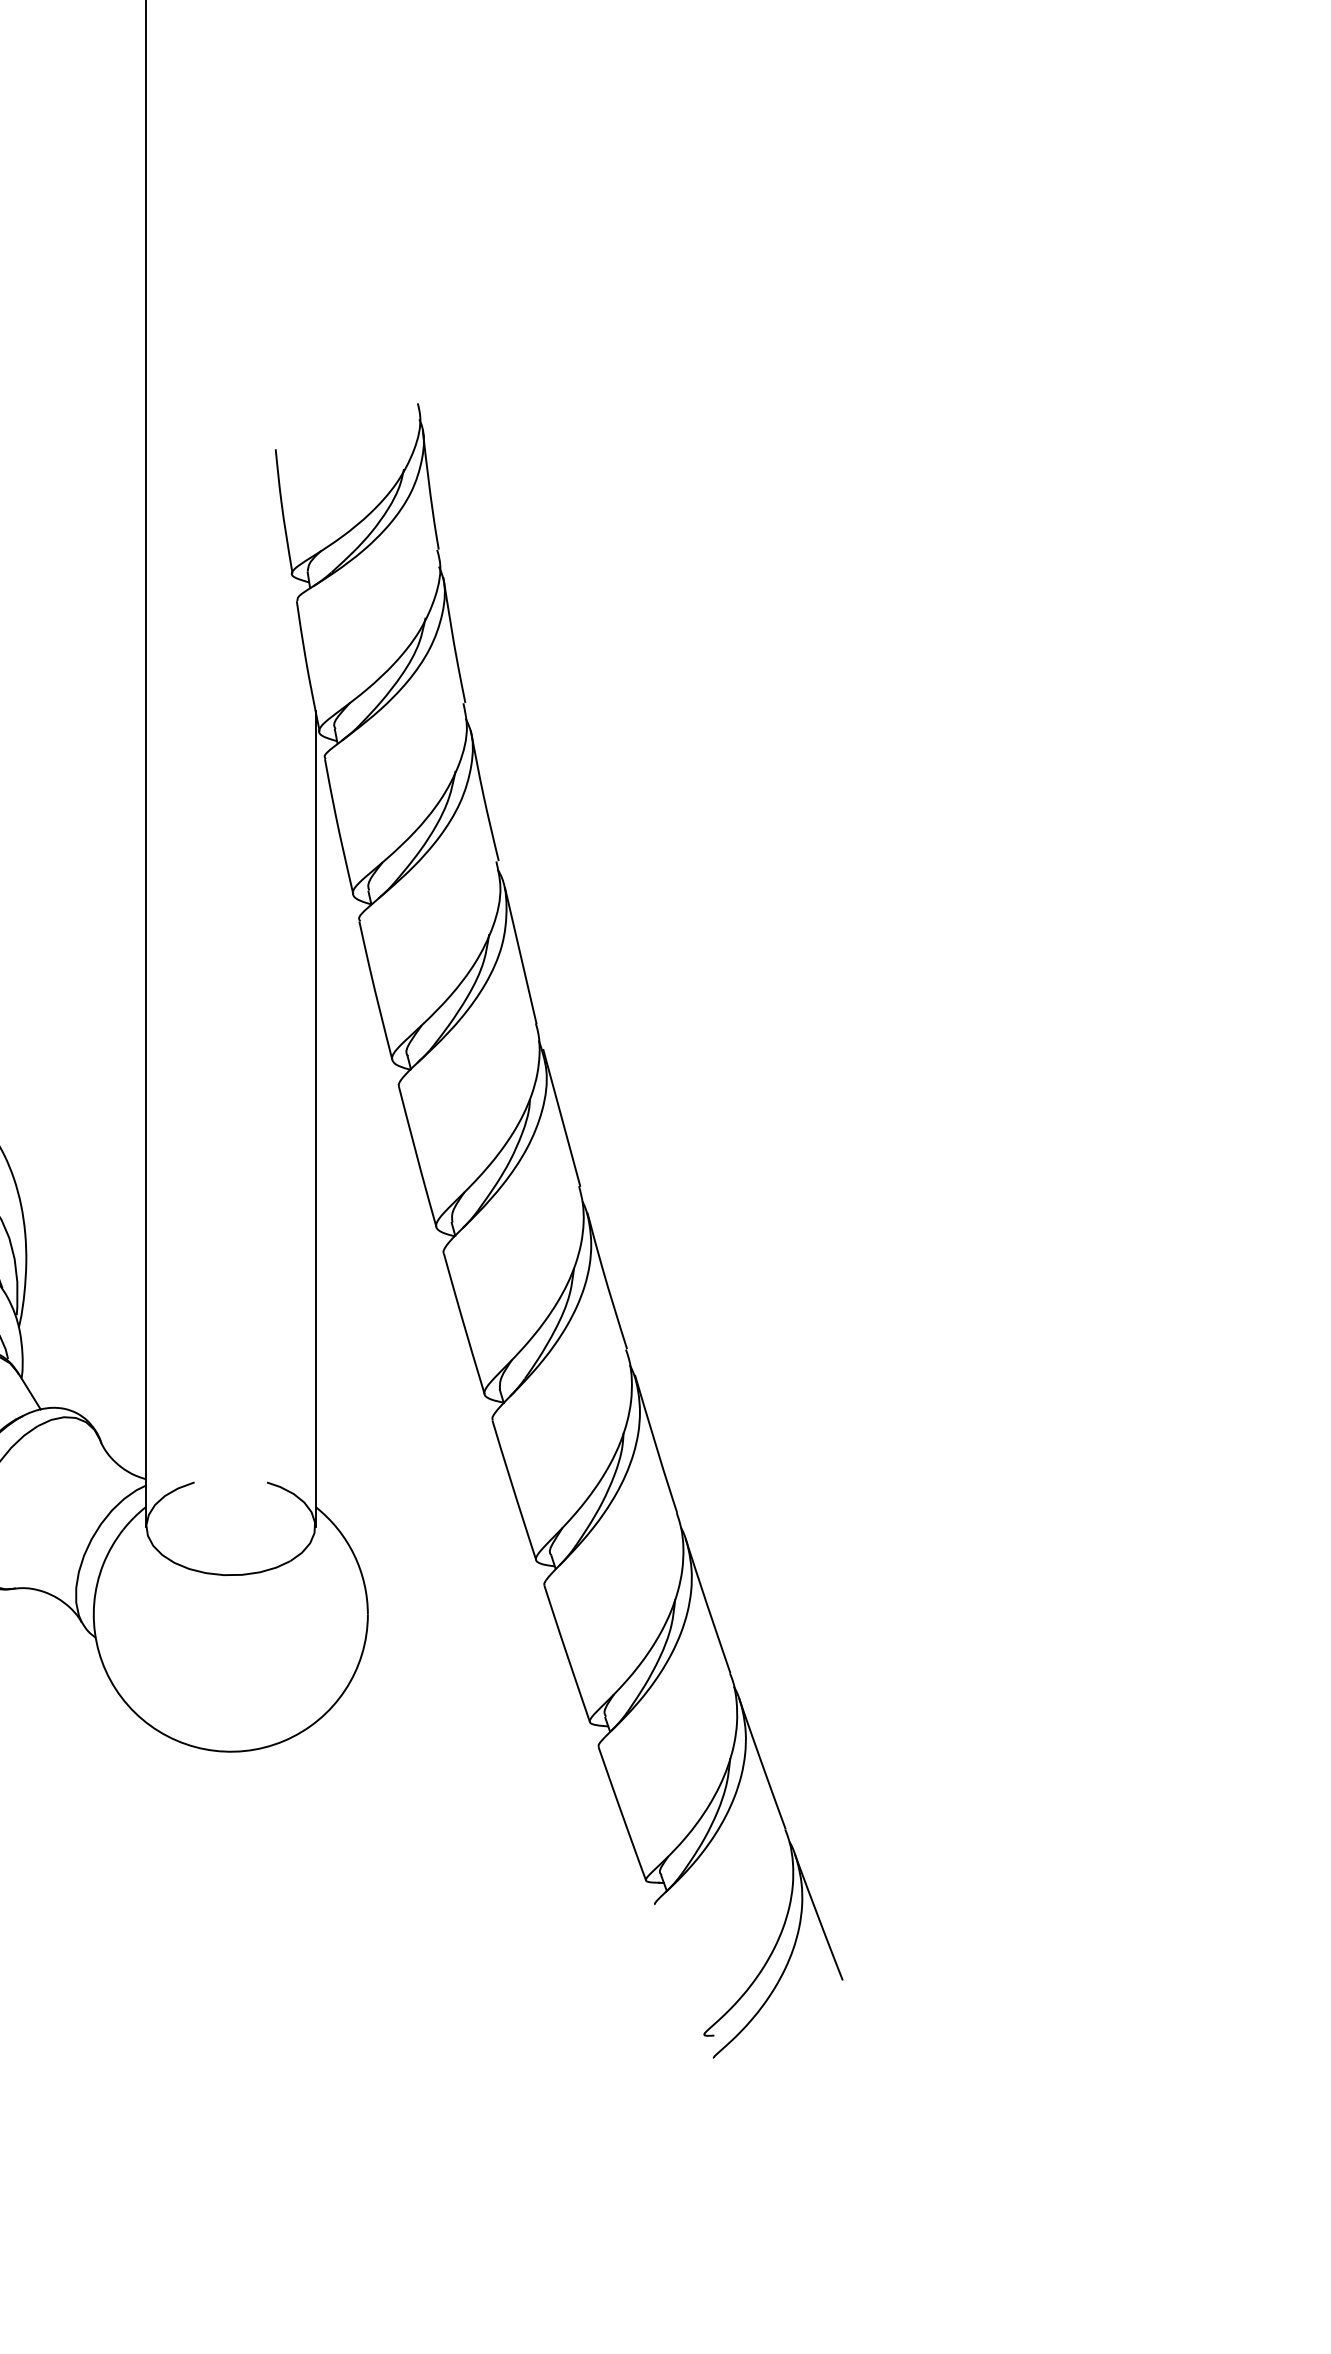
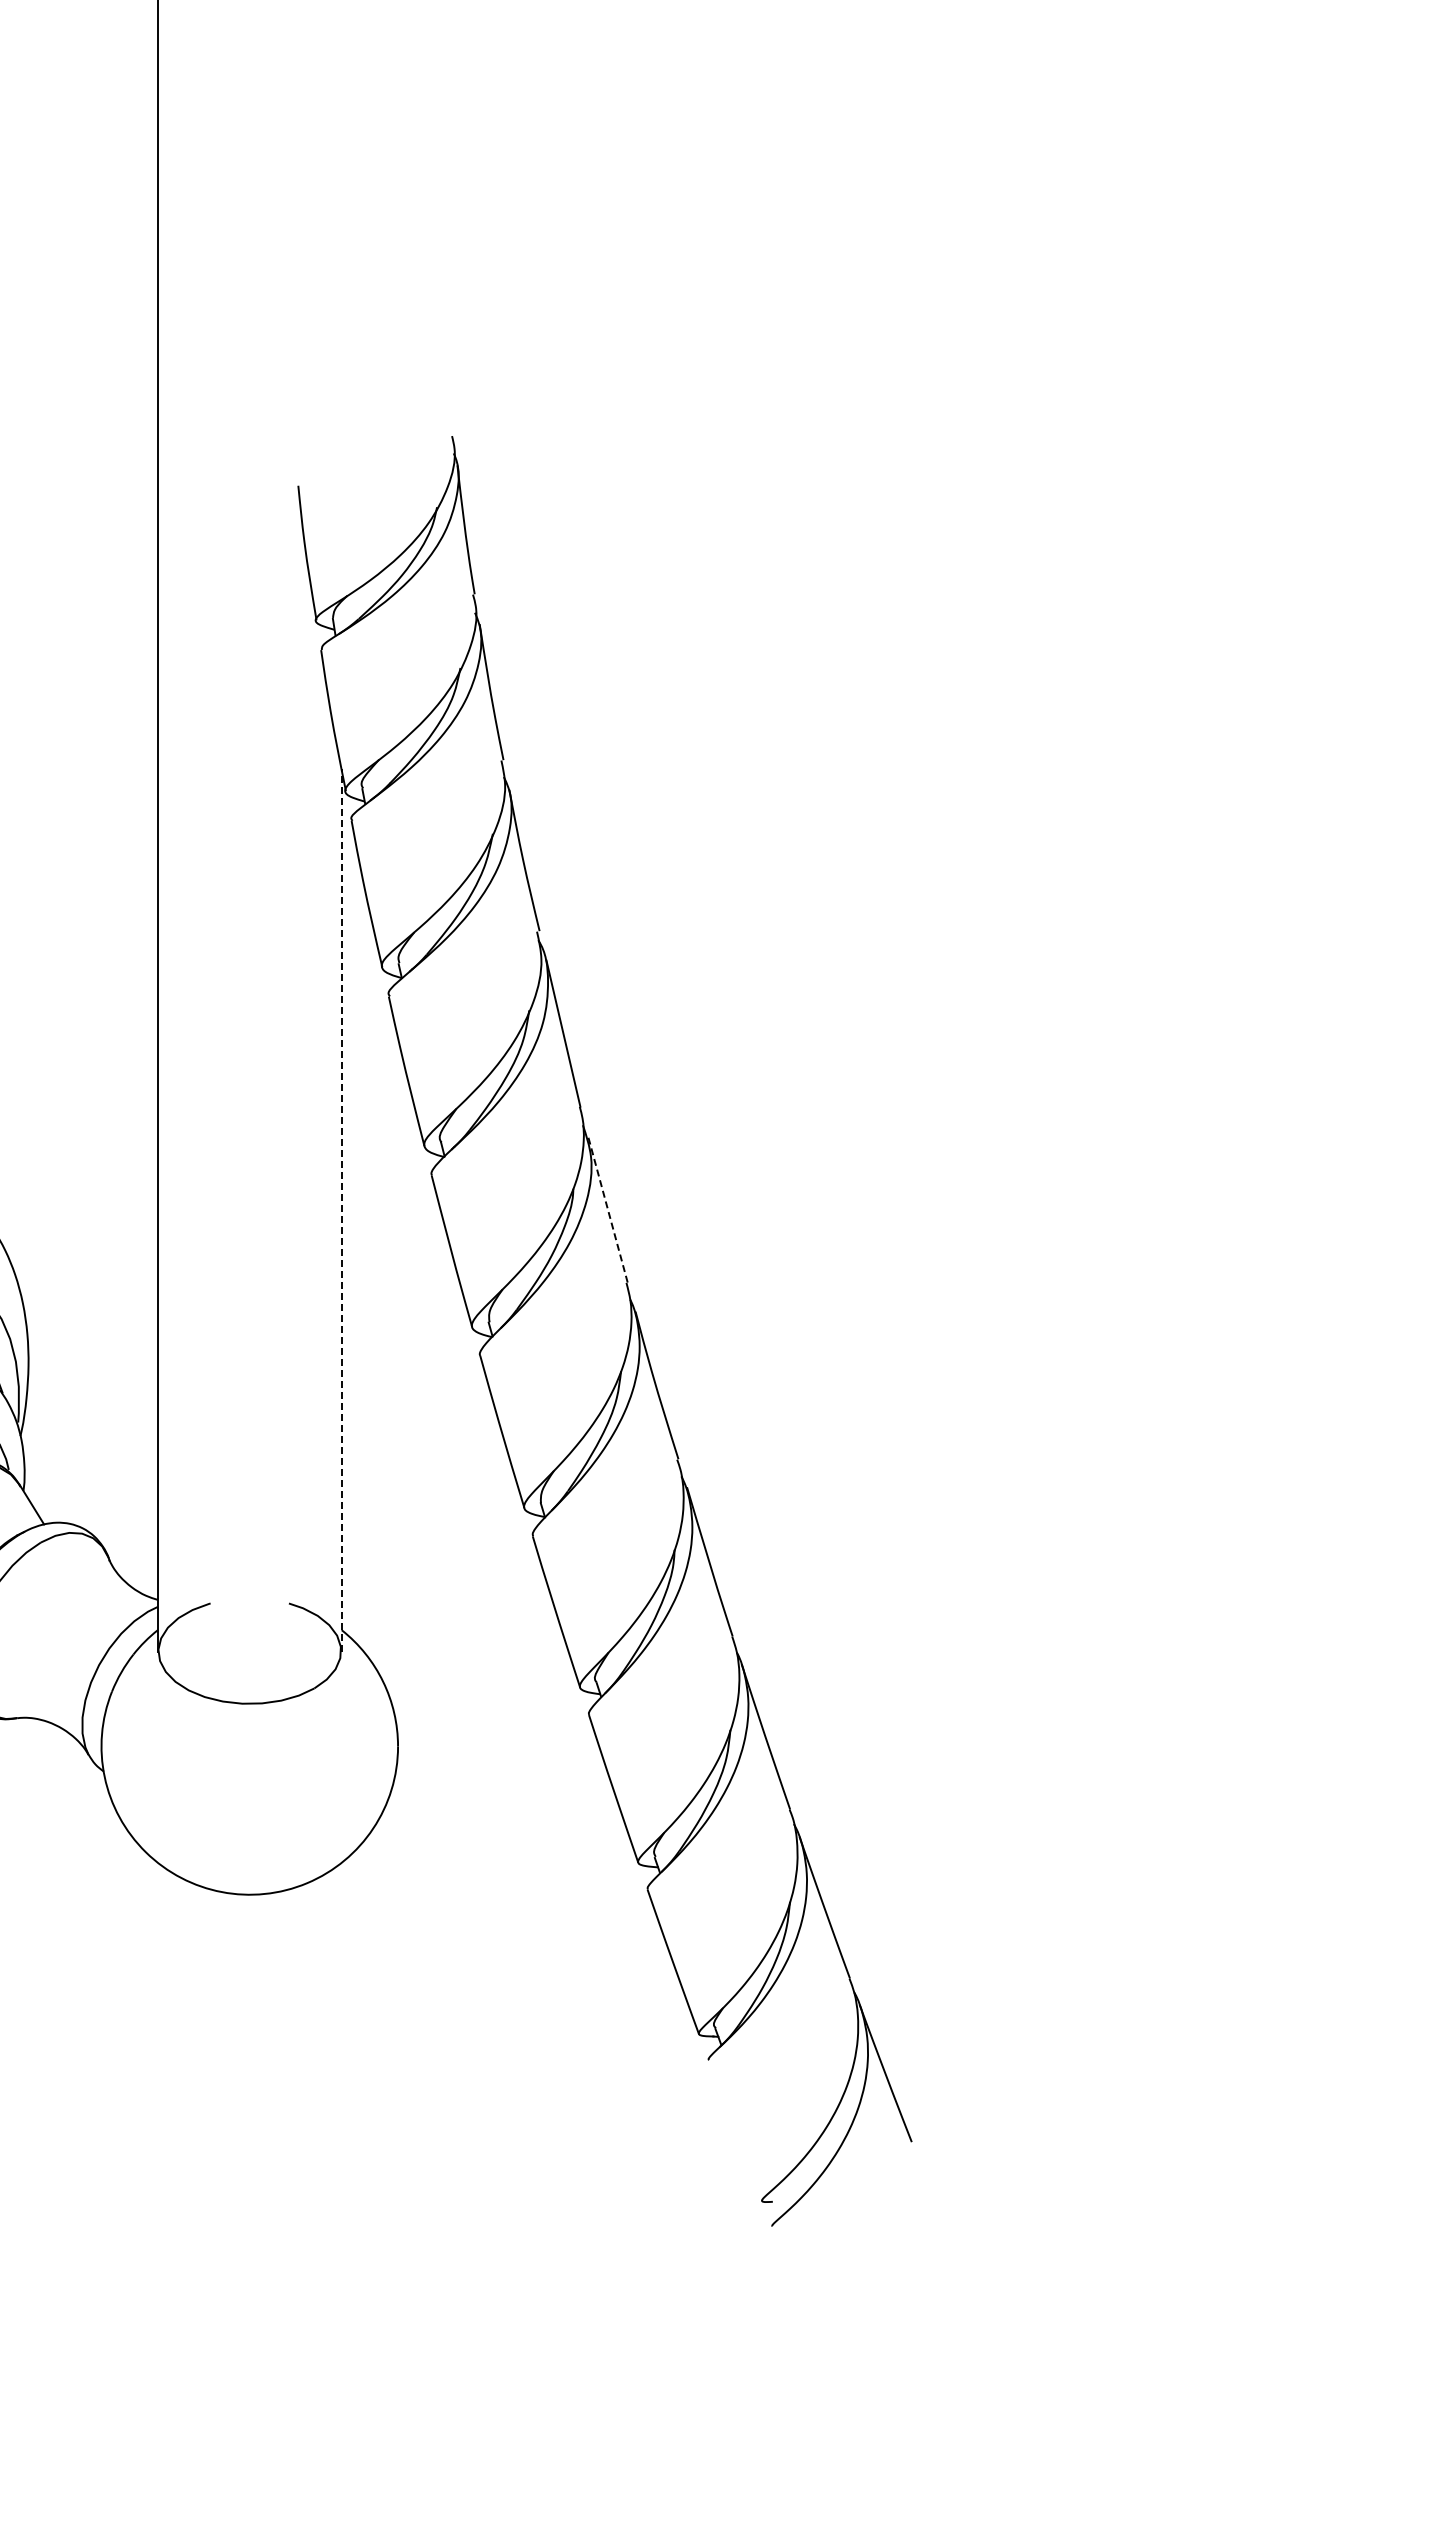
line: (561, 1117) -> (607, 1208), solid -> dashed
line: (315, 1118) -> (341, 1209), solid -> dashed

